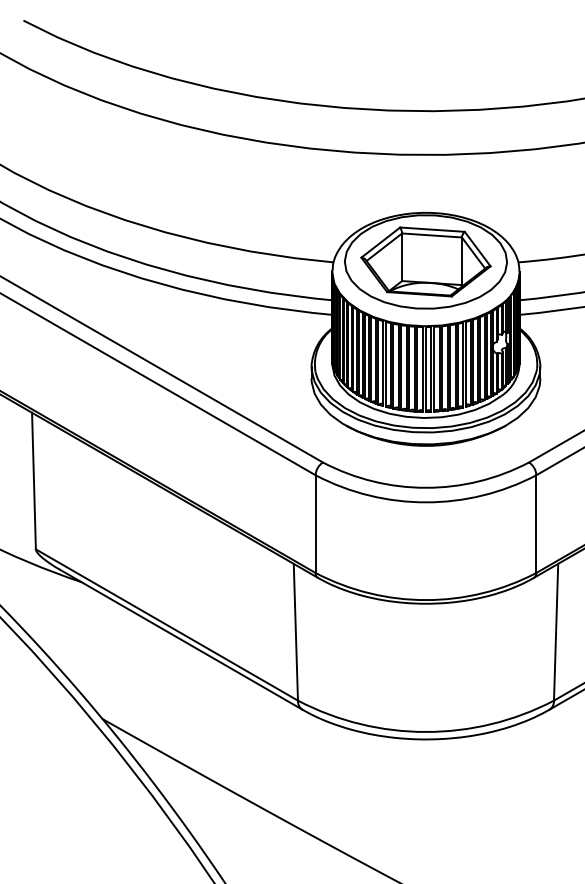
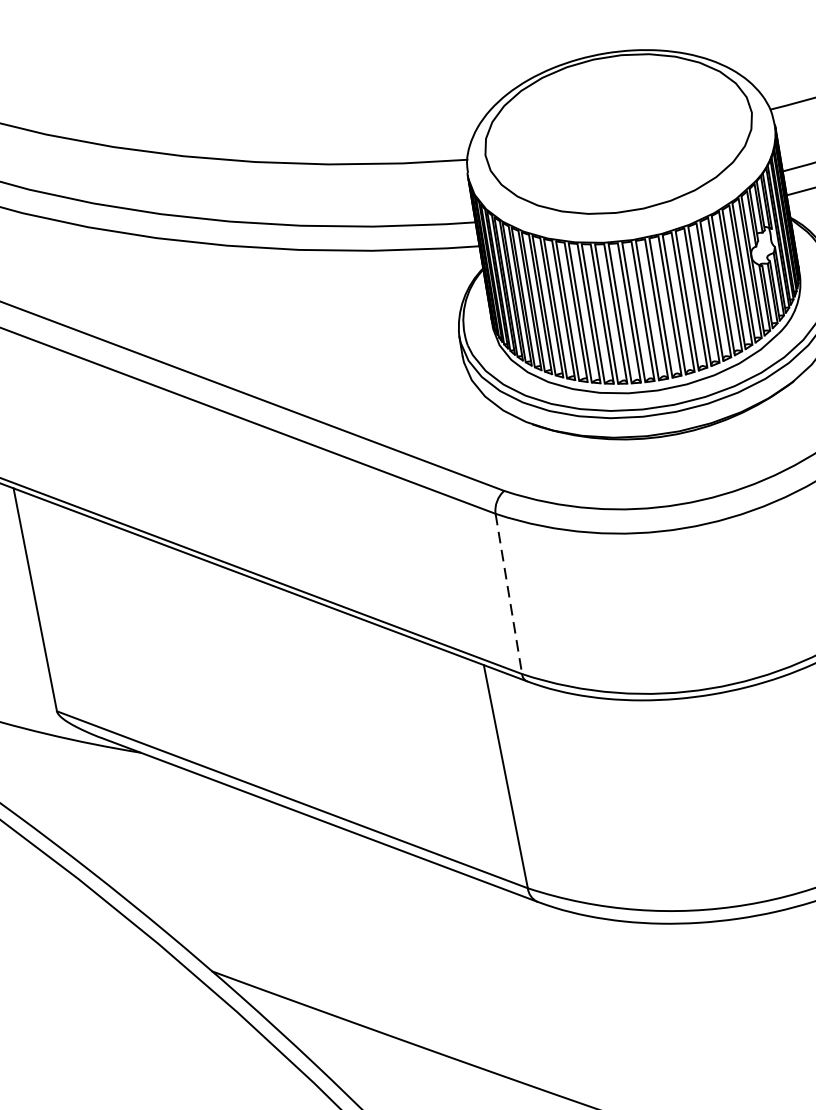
part: (425, 261) -> (617, 133), removed
line: (315, 524) -> (508, 594), solid -> dashed

